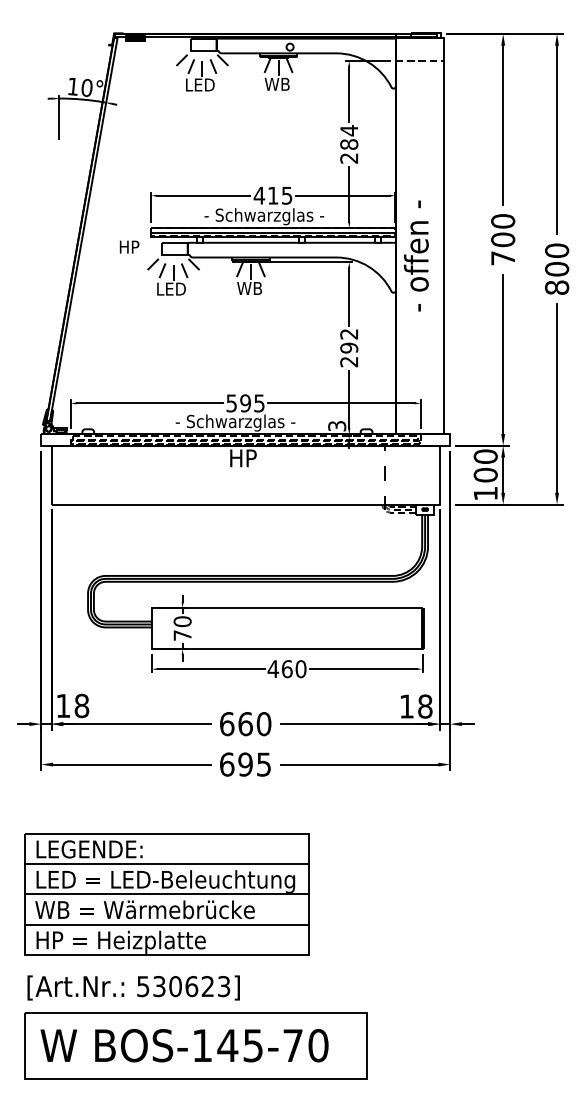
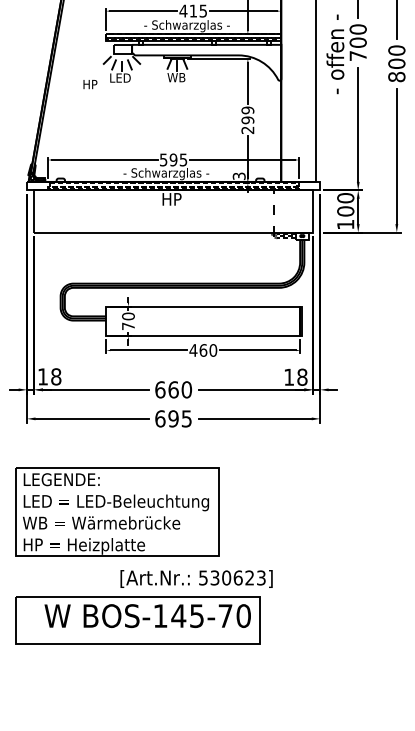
text: (129, 246) -> (90, 84), moved
text: (416, 255) -> (335, 53), moved
text: (349, 333) -> (248, 109), 292 -> 299
line: (166, 864) -> (116, 490), removed
line: (166, 894) -> (116, 512), removed
line: (166, 924) -> (116, 533), removed
text: (133, 987) -> (196, 578), moved
text: (184, 1045) -> (147, 615), moved

